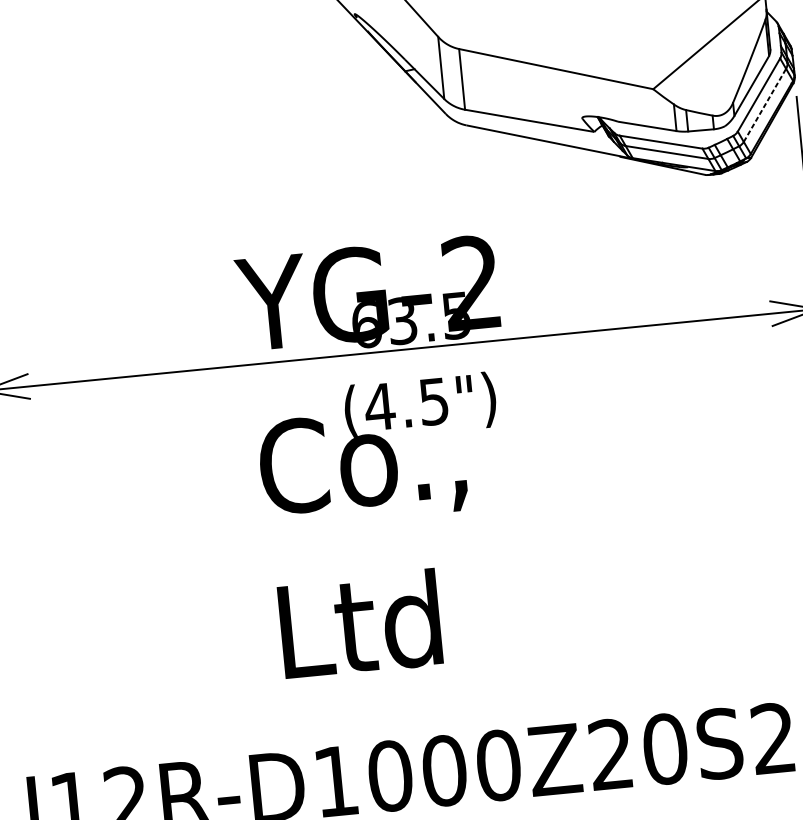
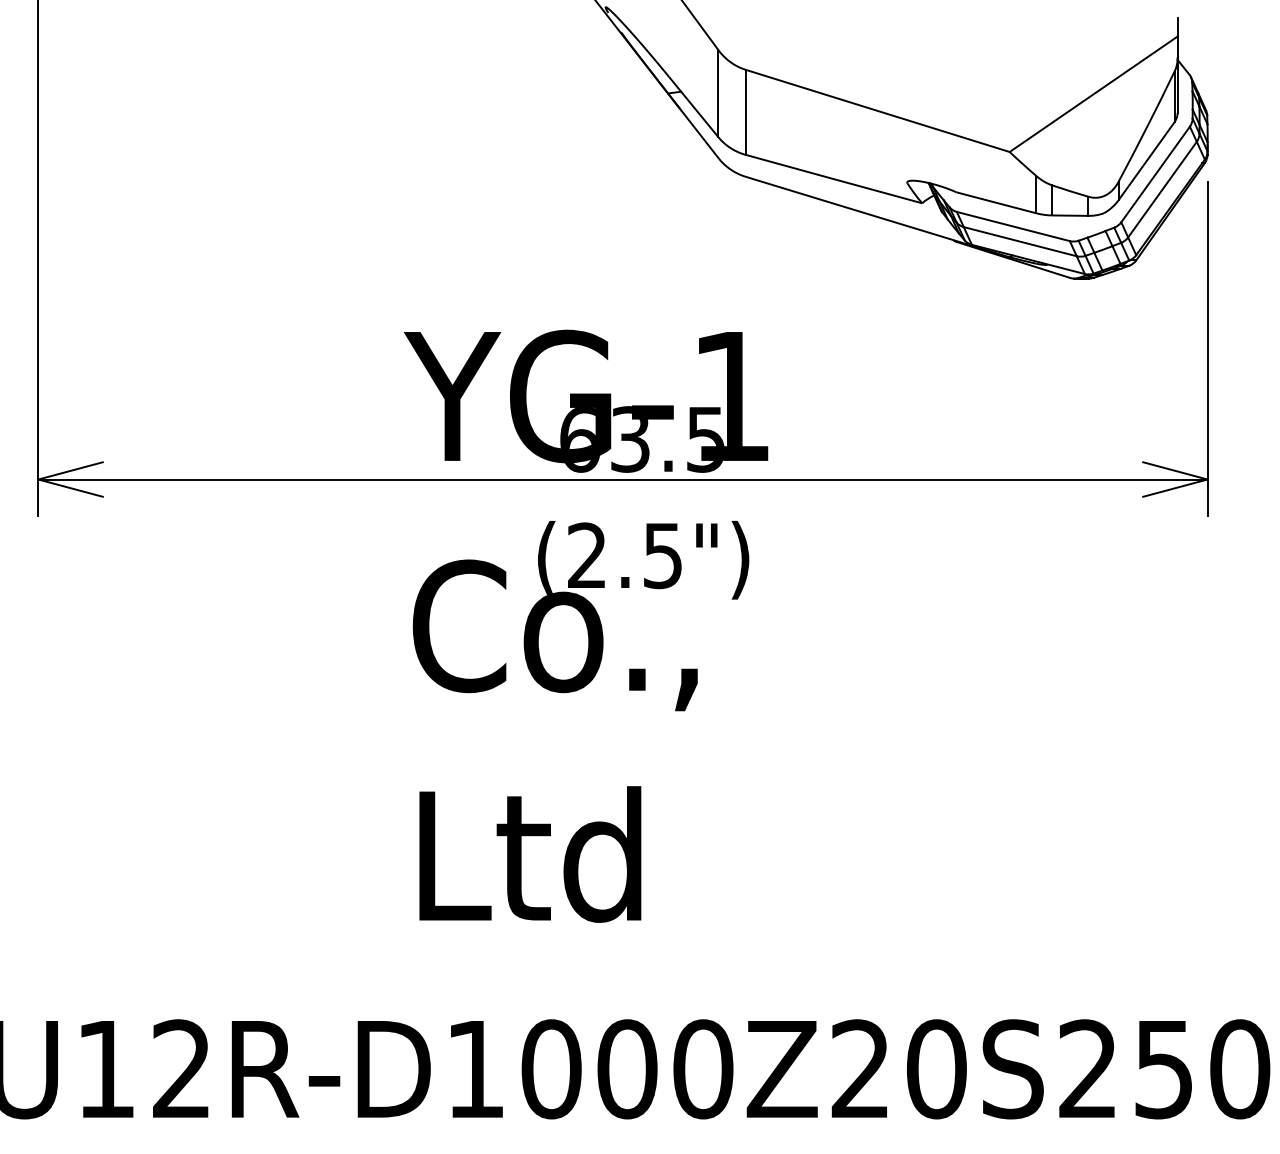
line: (764, 105) -> (1162, 189), dashed -> solid
text: (470, 281) -> (730, 394), YG-2 -> YG-1
text: (380, 406) -> (587, 554), (4.5") -> (2.5")

